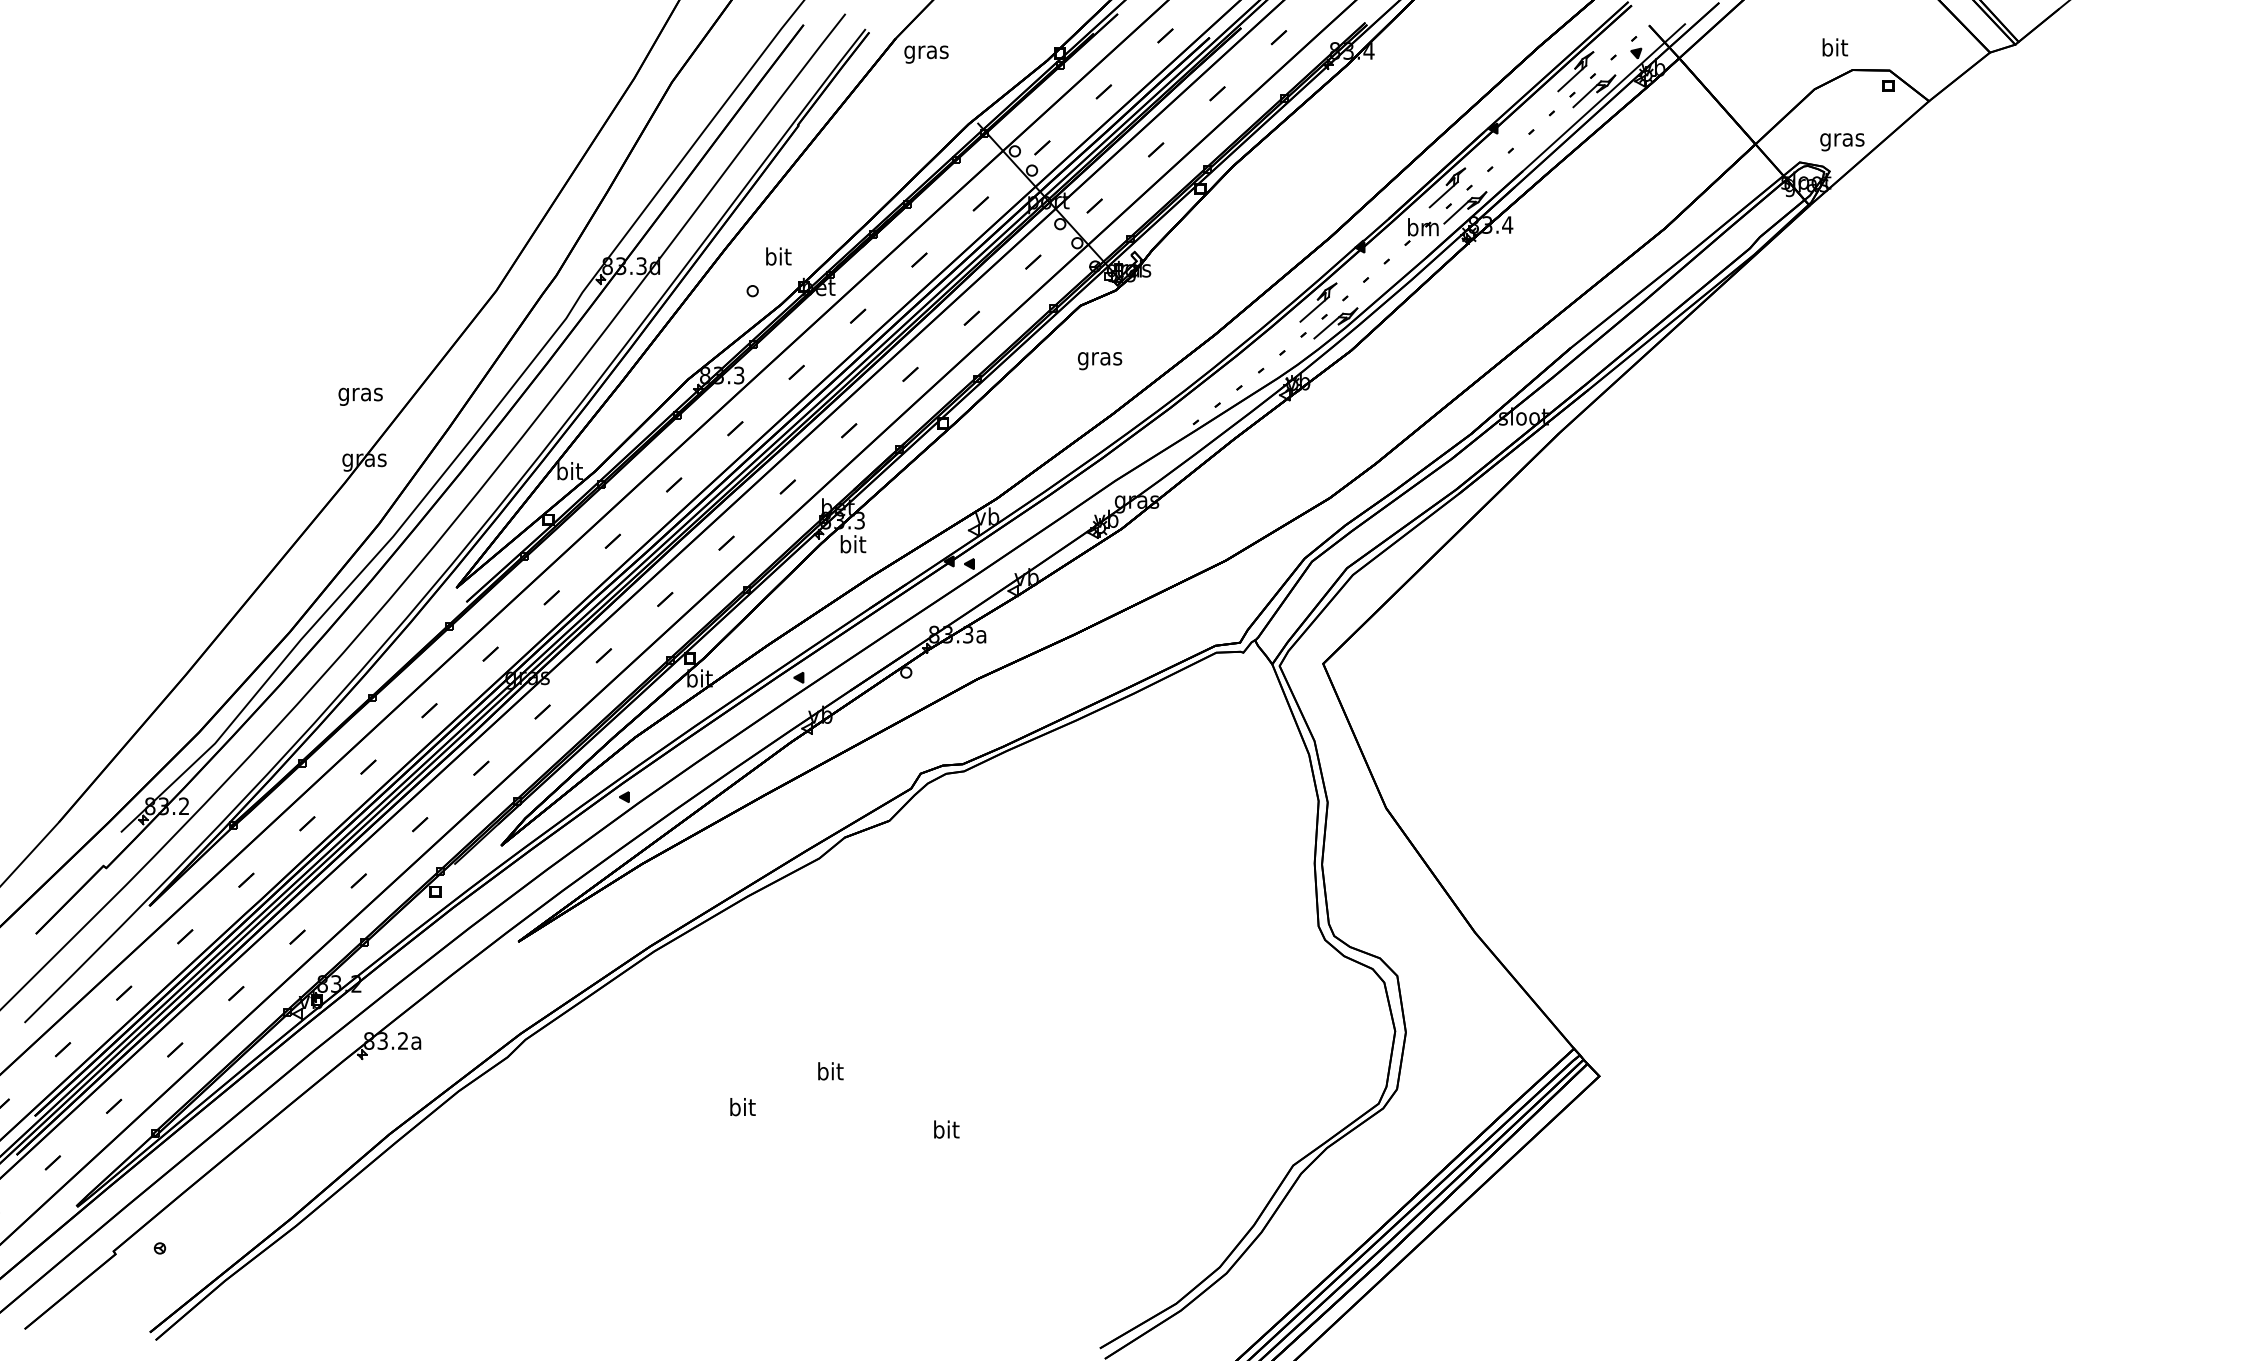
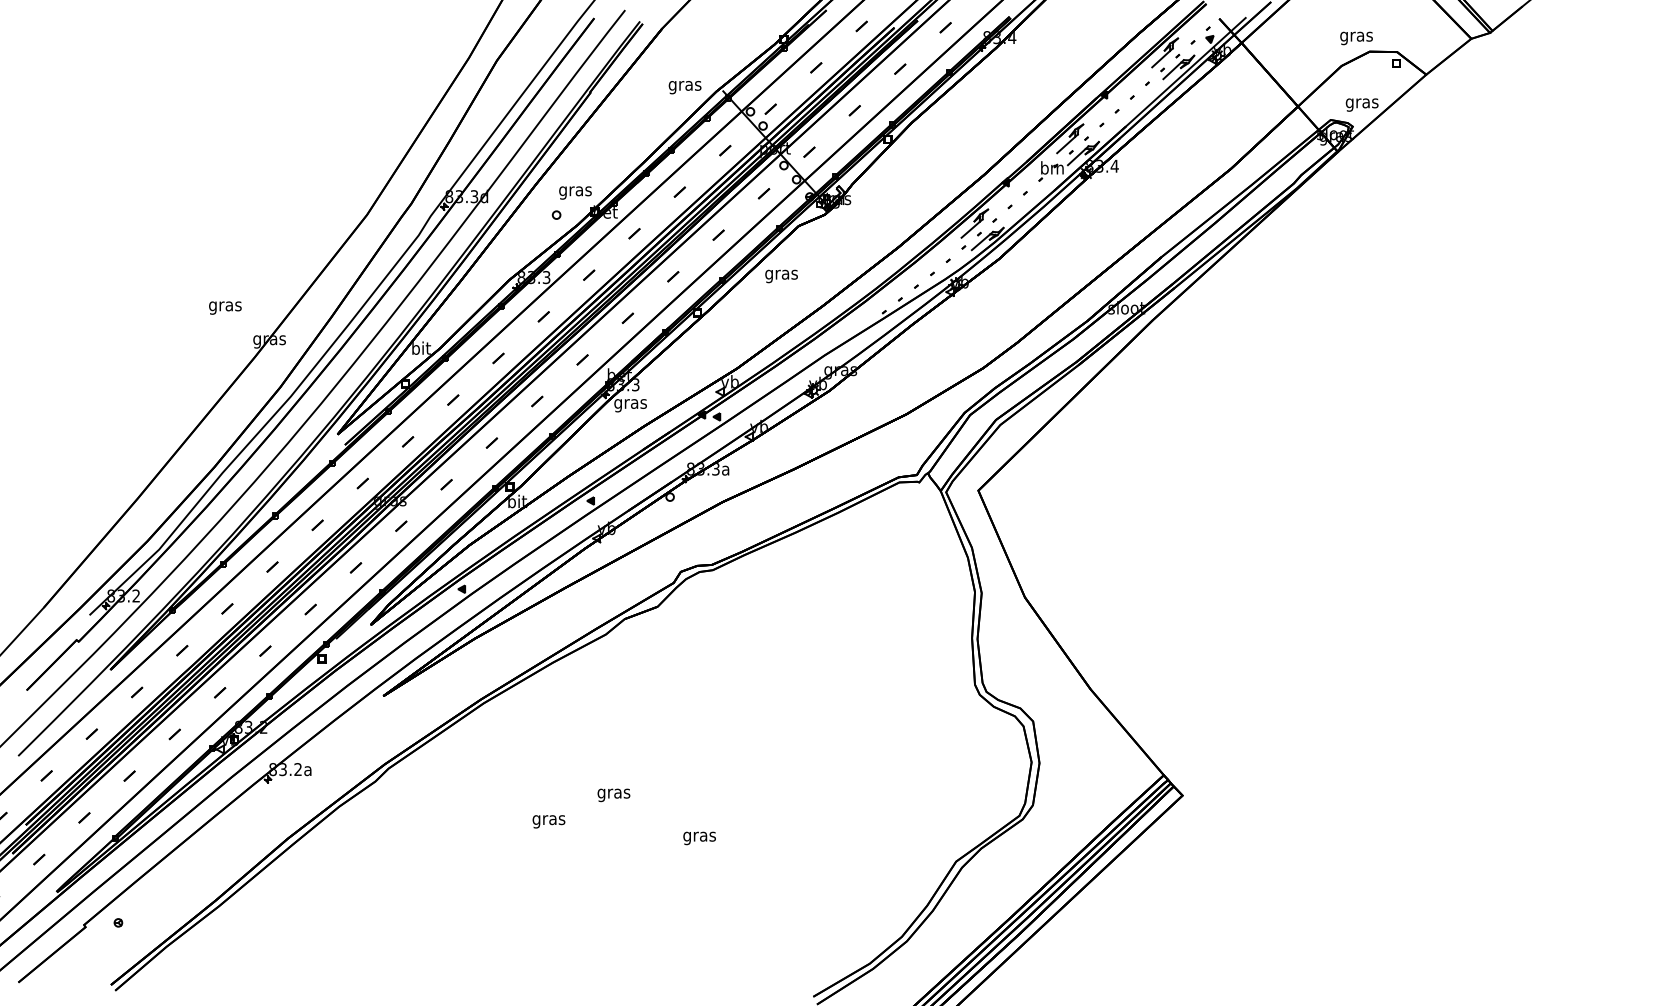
text: (1834, 49) -> (1356, 36), bit -> gras
text: (926, 54) -> (685, 87), moved
text: (778, 258) -> (575, 191), bit -> gras
text: (1100, 361) -> (781, 276), moved
text: (360, 396) -> (225, 307), moved
text: (852, 546) -> (630, 403), bit -> gras
text: (830, 1073) -> (614, 793), bit -> gras
text: (742, 1109) -> (549, 820), bit -> gras
text: (946, 1131) -> (699, 836), bit -> gras

